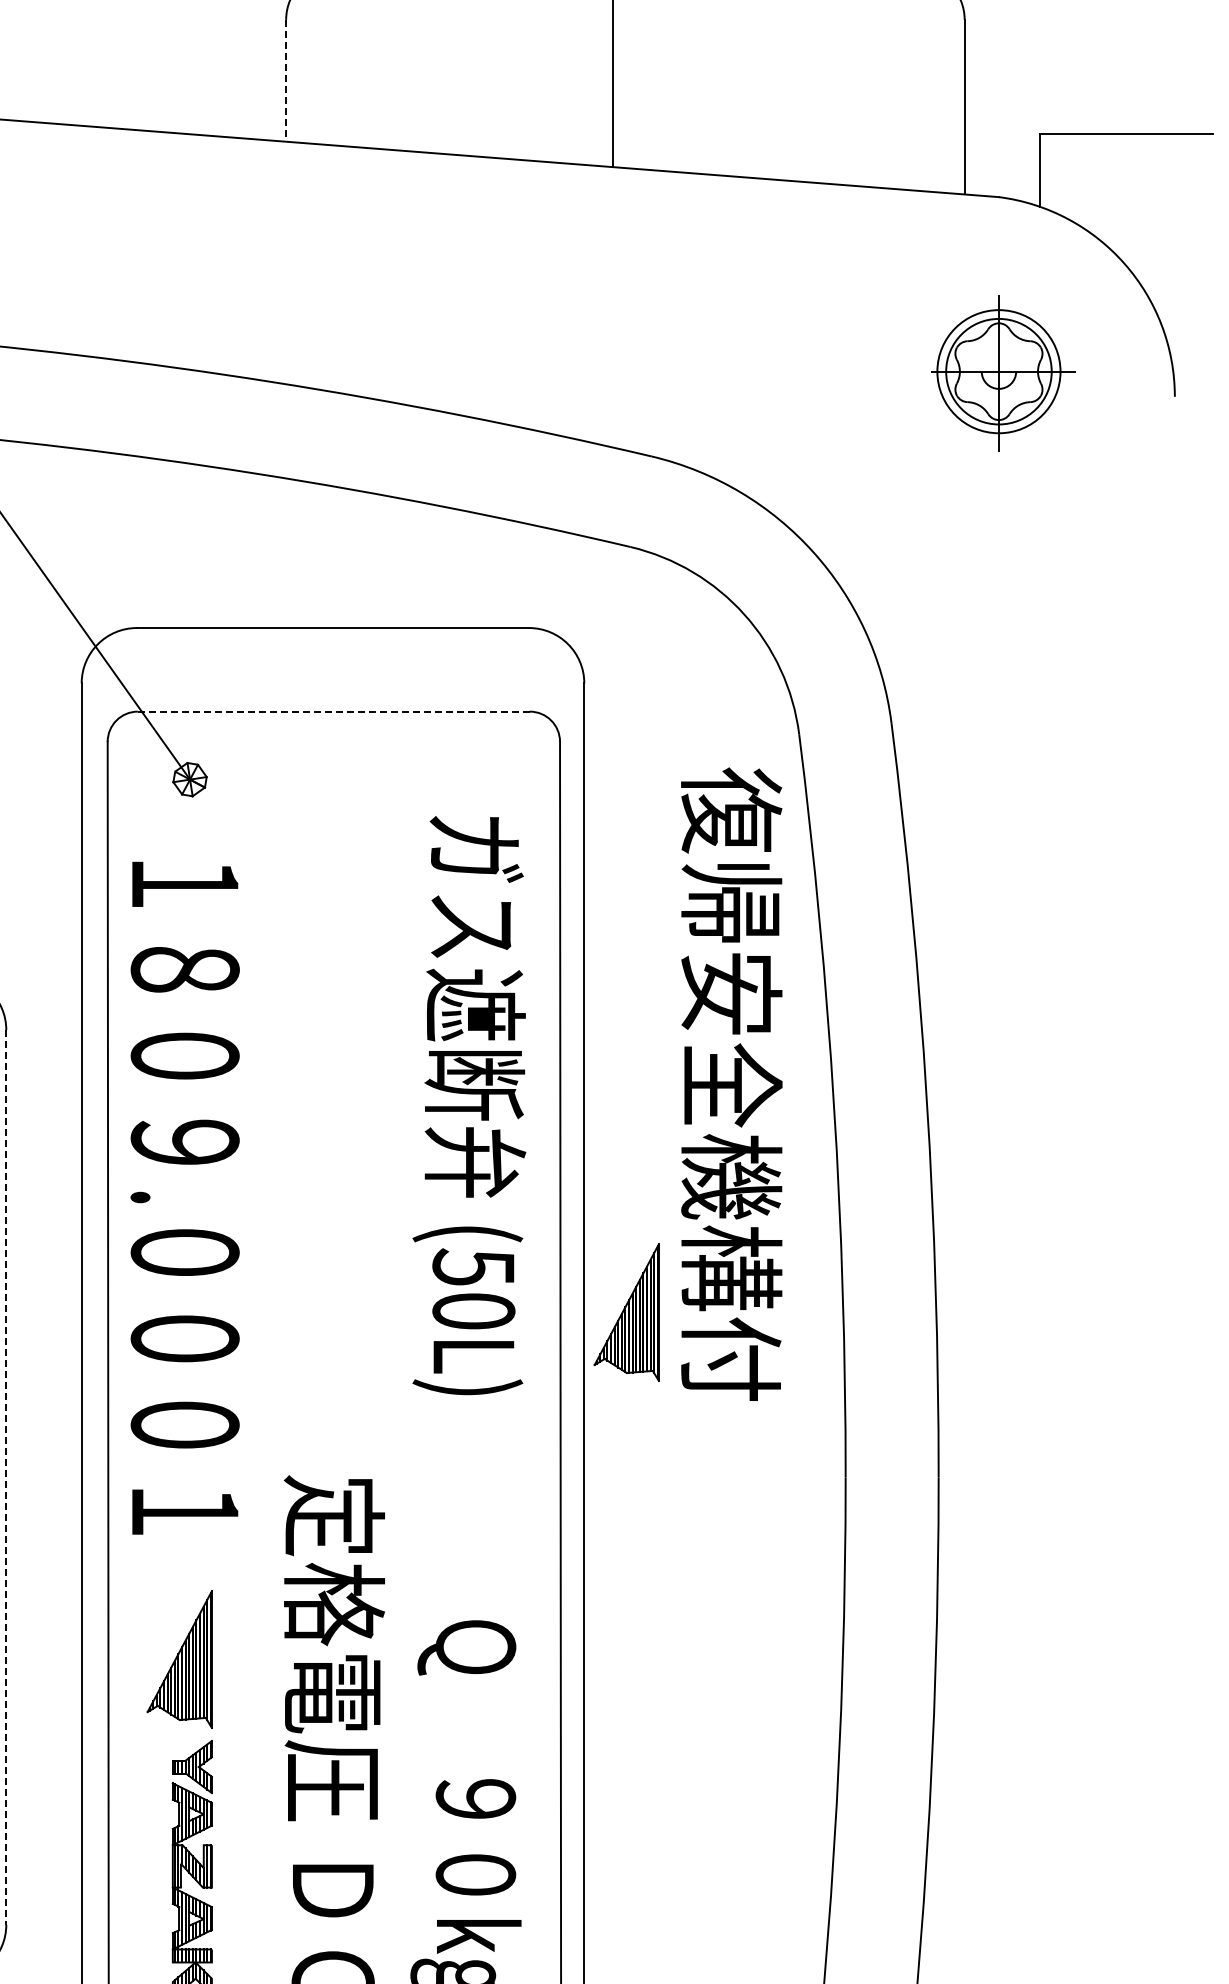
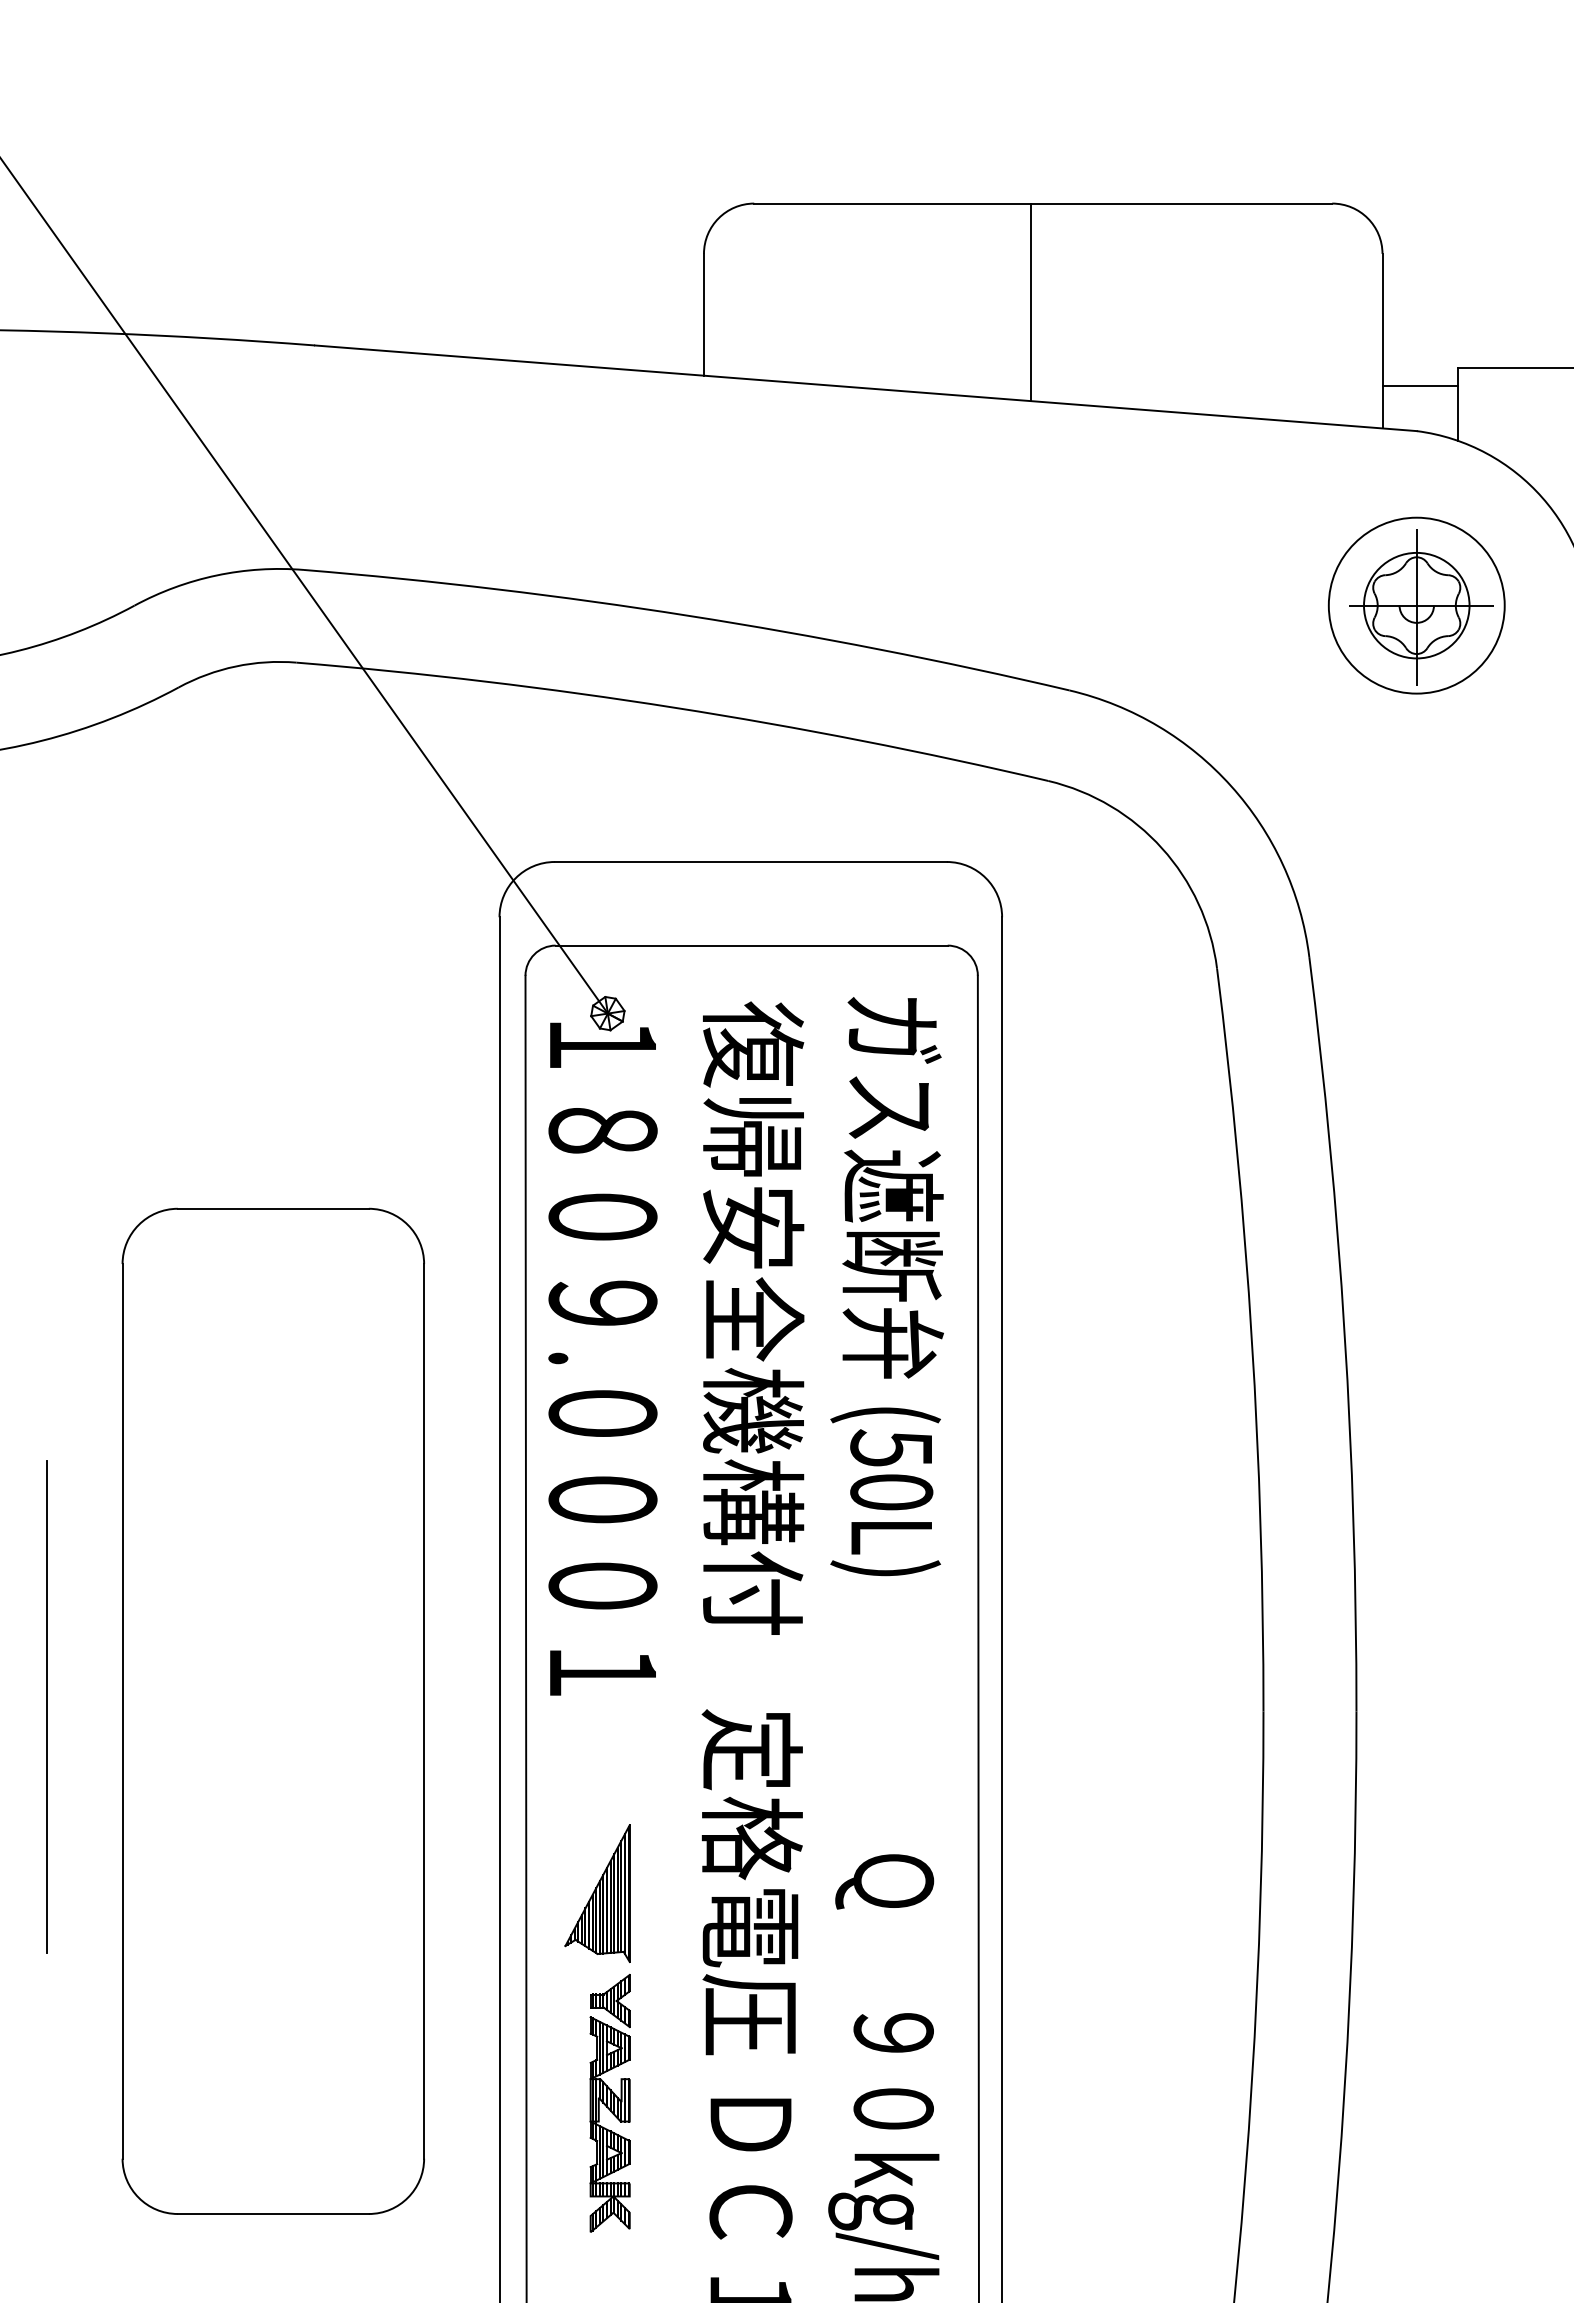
line: (285, 80) -> (703, 314), dashed -> solid
line: (1001, 151) -> (1419, 385), added
circle: (998, 371) -> (1416, 605), size x1.43
line: (334, 711) -> (752, 945), dashed -> solid
text: (731, 1083) -> (753, 1317), moved
text: (468, 1105) -> (886, 1286), moved
text: (184, 1197) -> (602, 1358), moved
part: (626, 1312) -> (1044, 1546), removed
line: (6, 1477) -> (424, 1711), dashed -> solid

